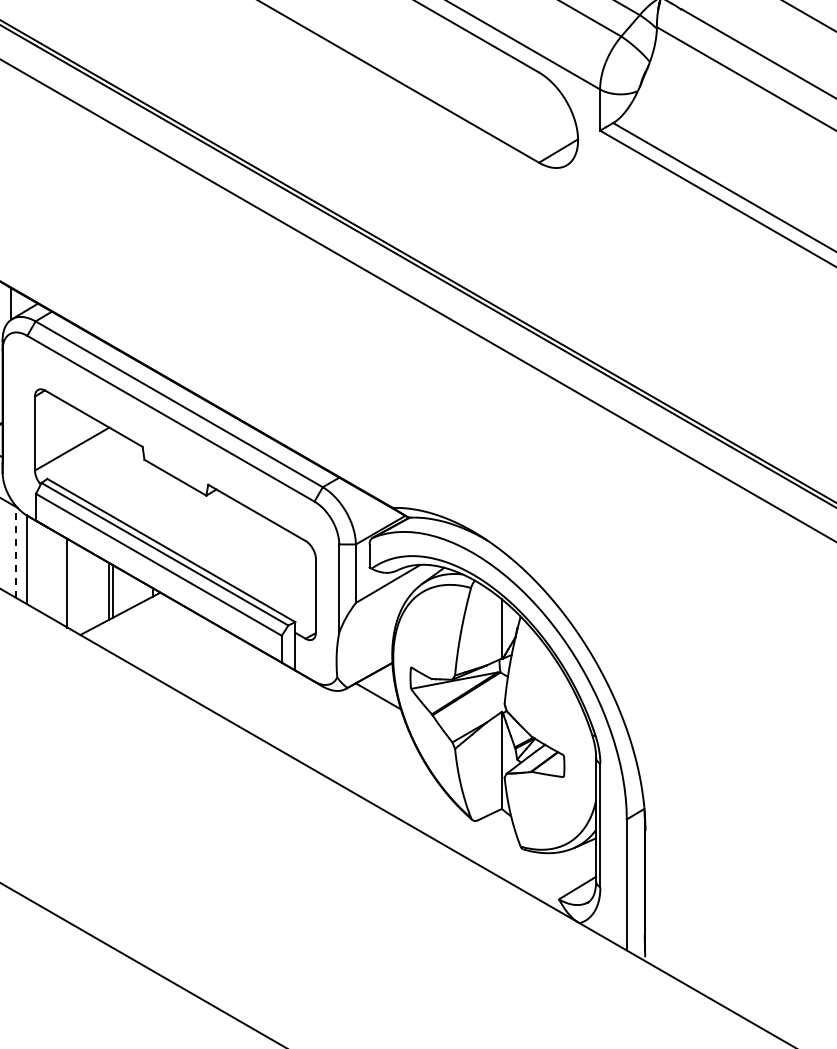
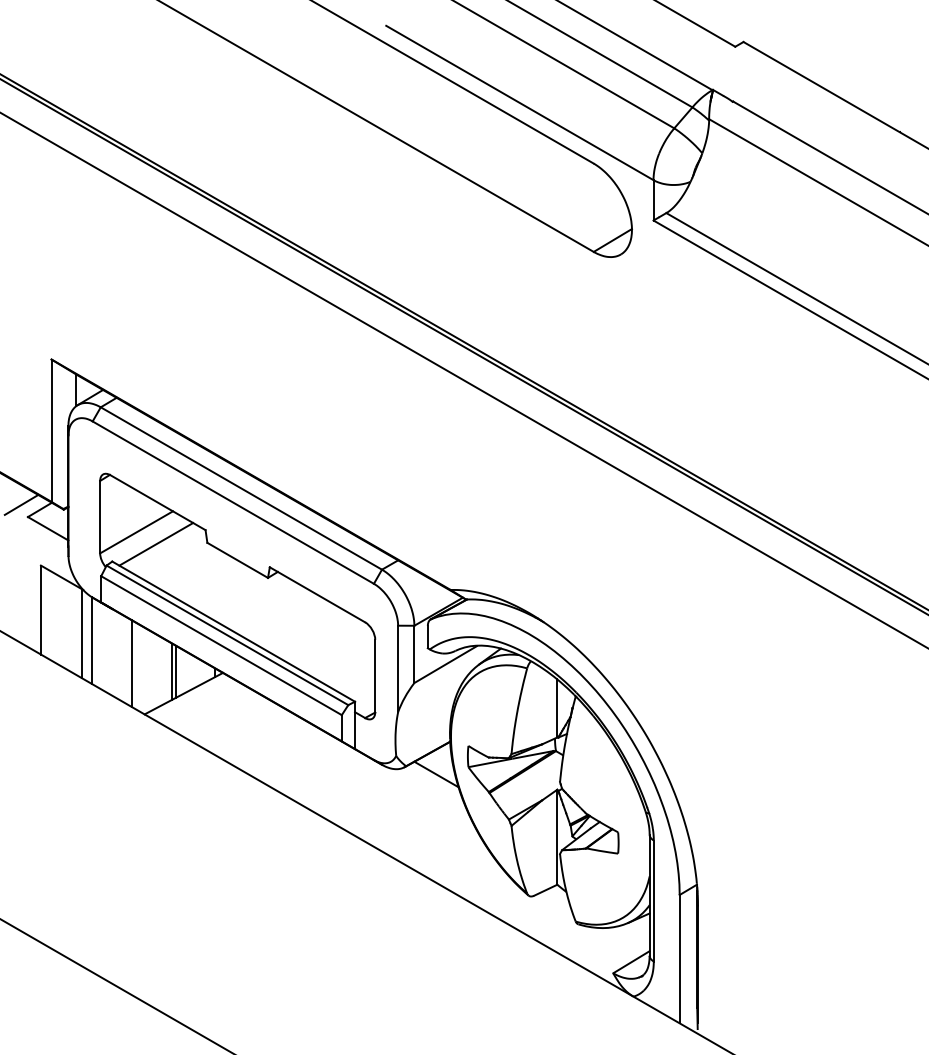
line: (92, 461) -> (156, 544), added
line: (15, 552) -> (81, 633), dashed -> solid

